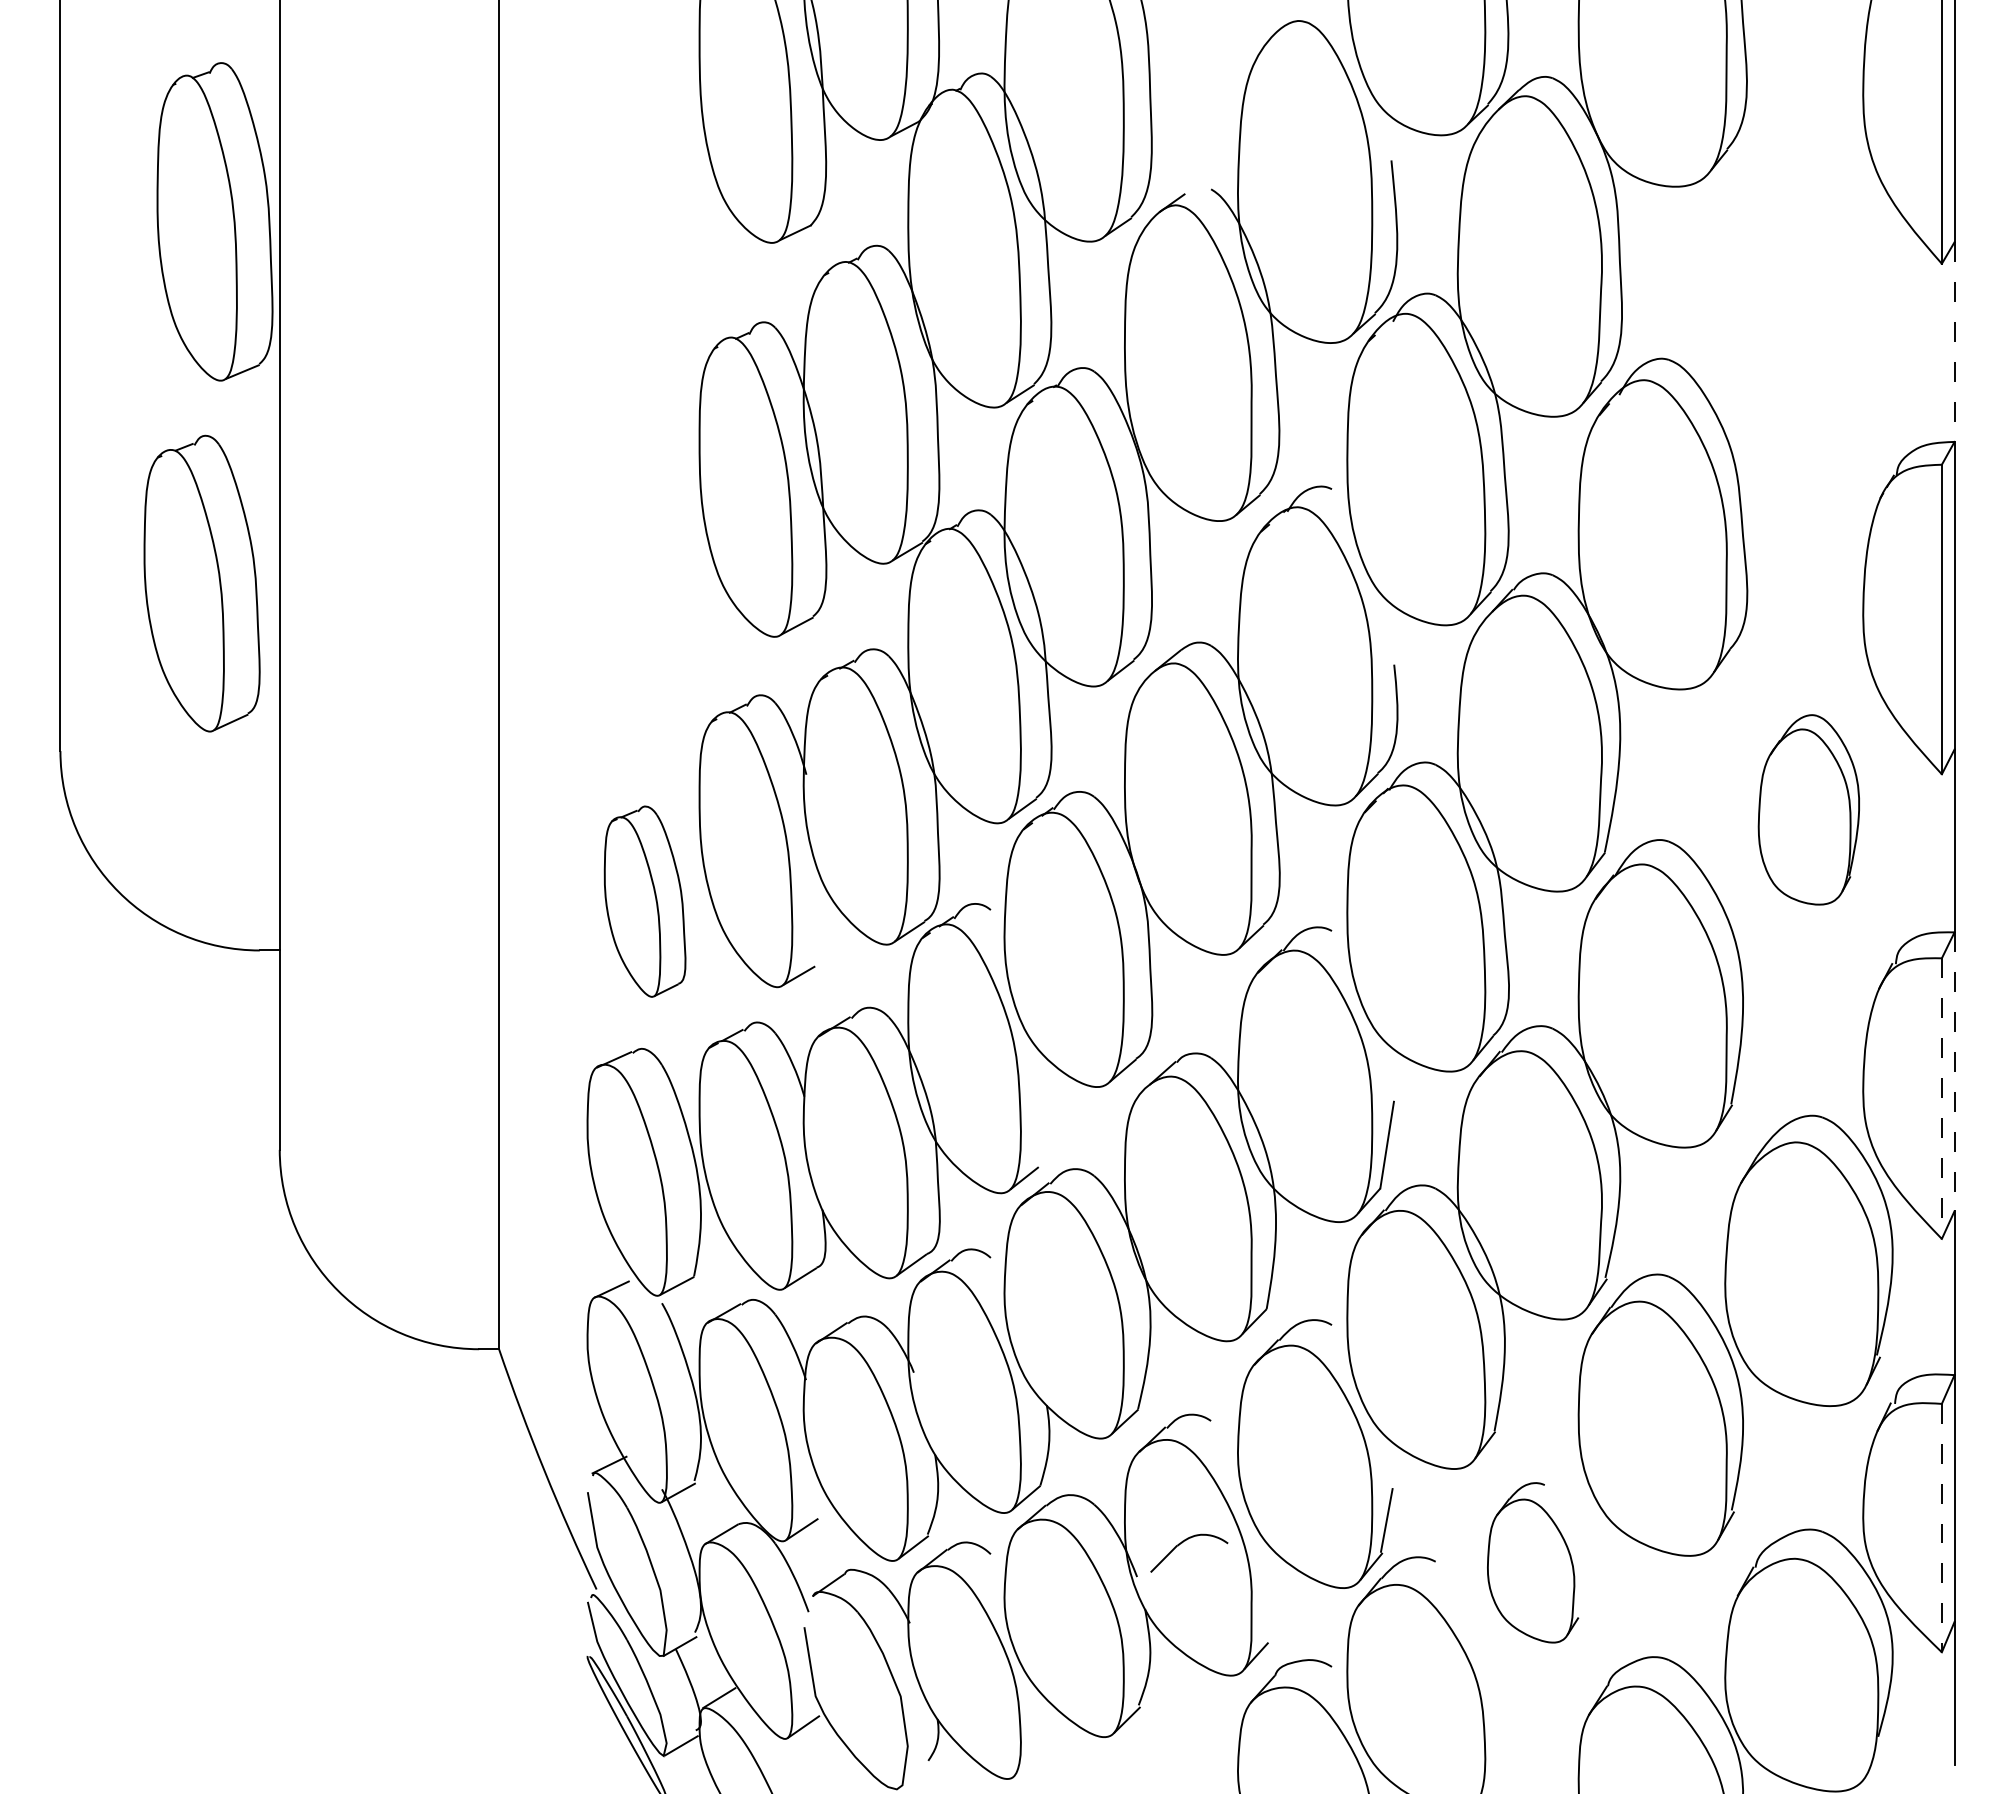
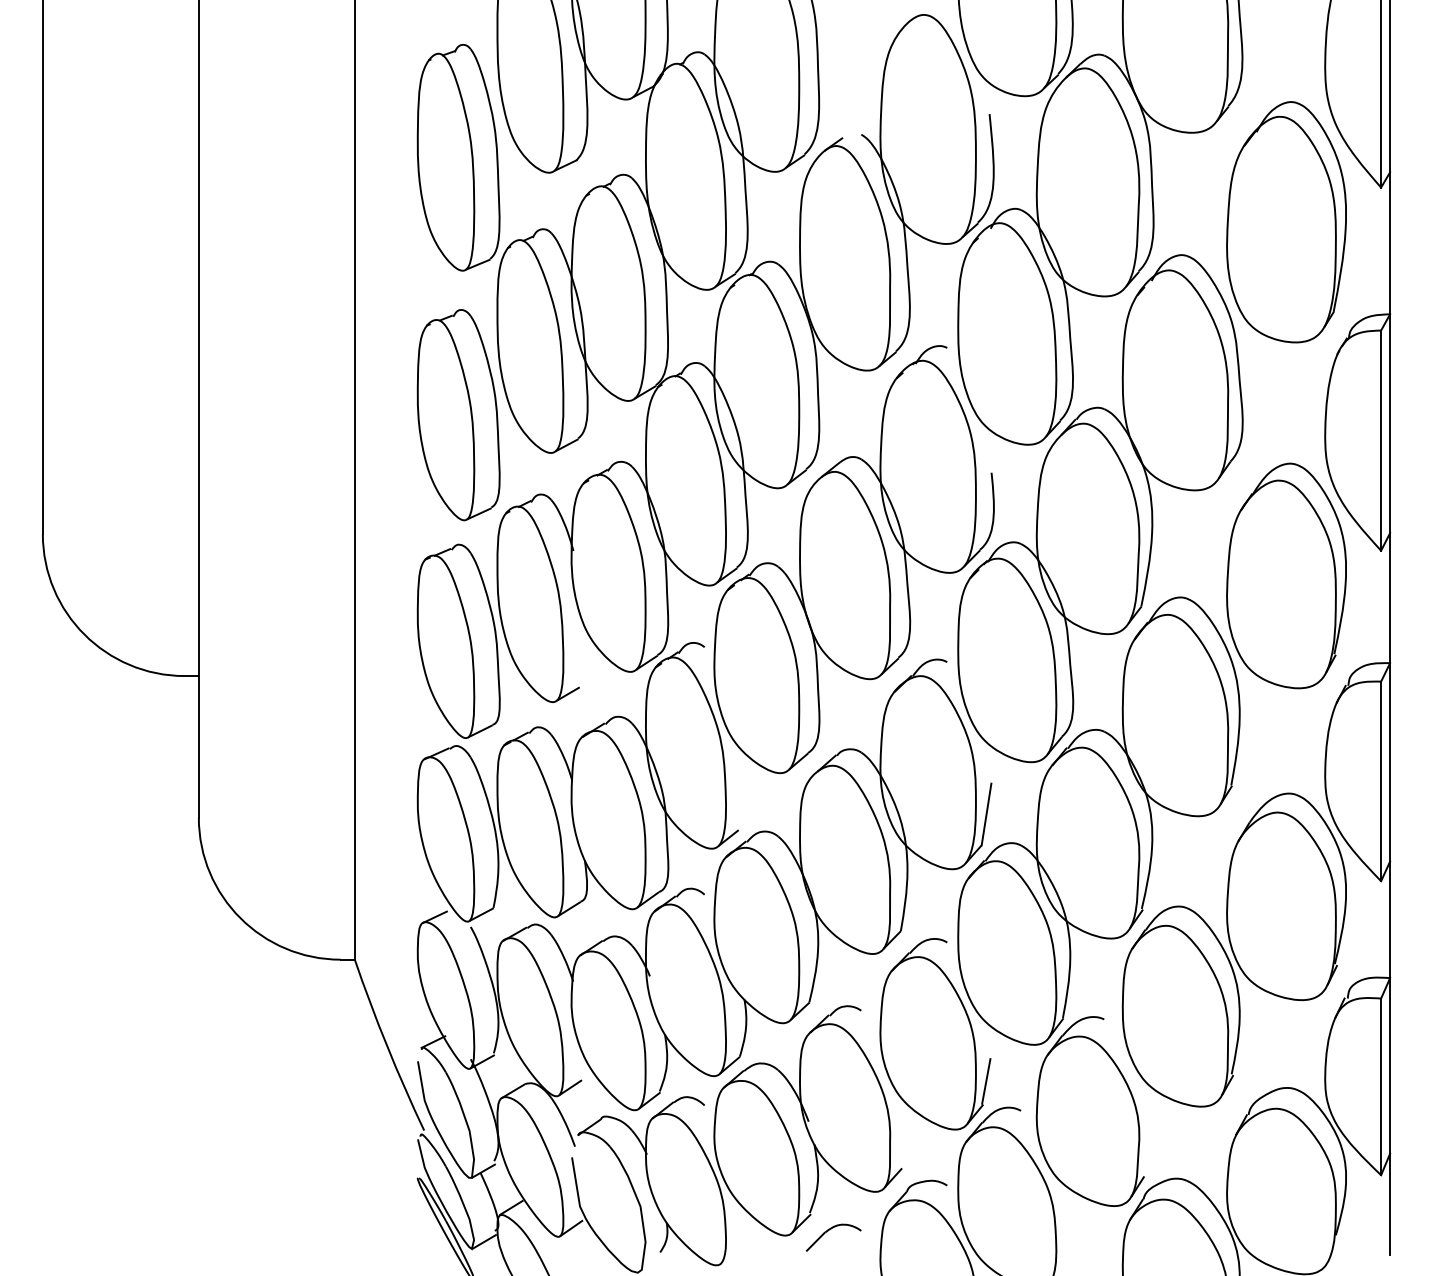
part: (214, 221) -> (458, 157), moved
part: (1808, 312) -> (1286, 222), added
line: (1954, 342) -> (1390, 243), dashed -> solid
part: (201, 583) -> (458, 415), moved
part: (1808, 809) -> (1286, 575), size x1.67
part: (644, 901) -> (458, 641), size x1.43
line: (1954, 1072) -> (1390, 762), dashed -> solid
line: (1941, 1099) -> (1380, 782), dashed -> solid
line: (1941, 1528) -> (1380, 1087), dashed -> solid
part: (1182, 1543) -> (828, 1230), moved
part: (1532, 1562) -> (1089, 1111), size x1.67

